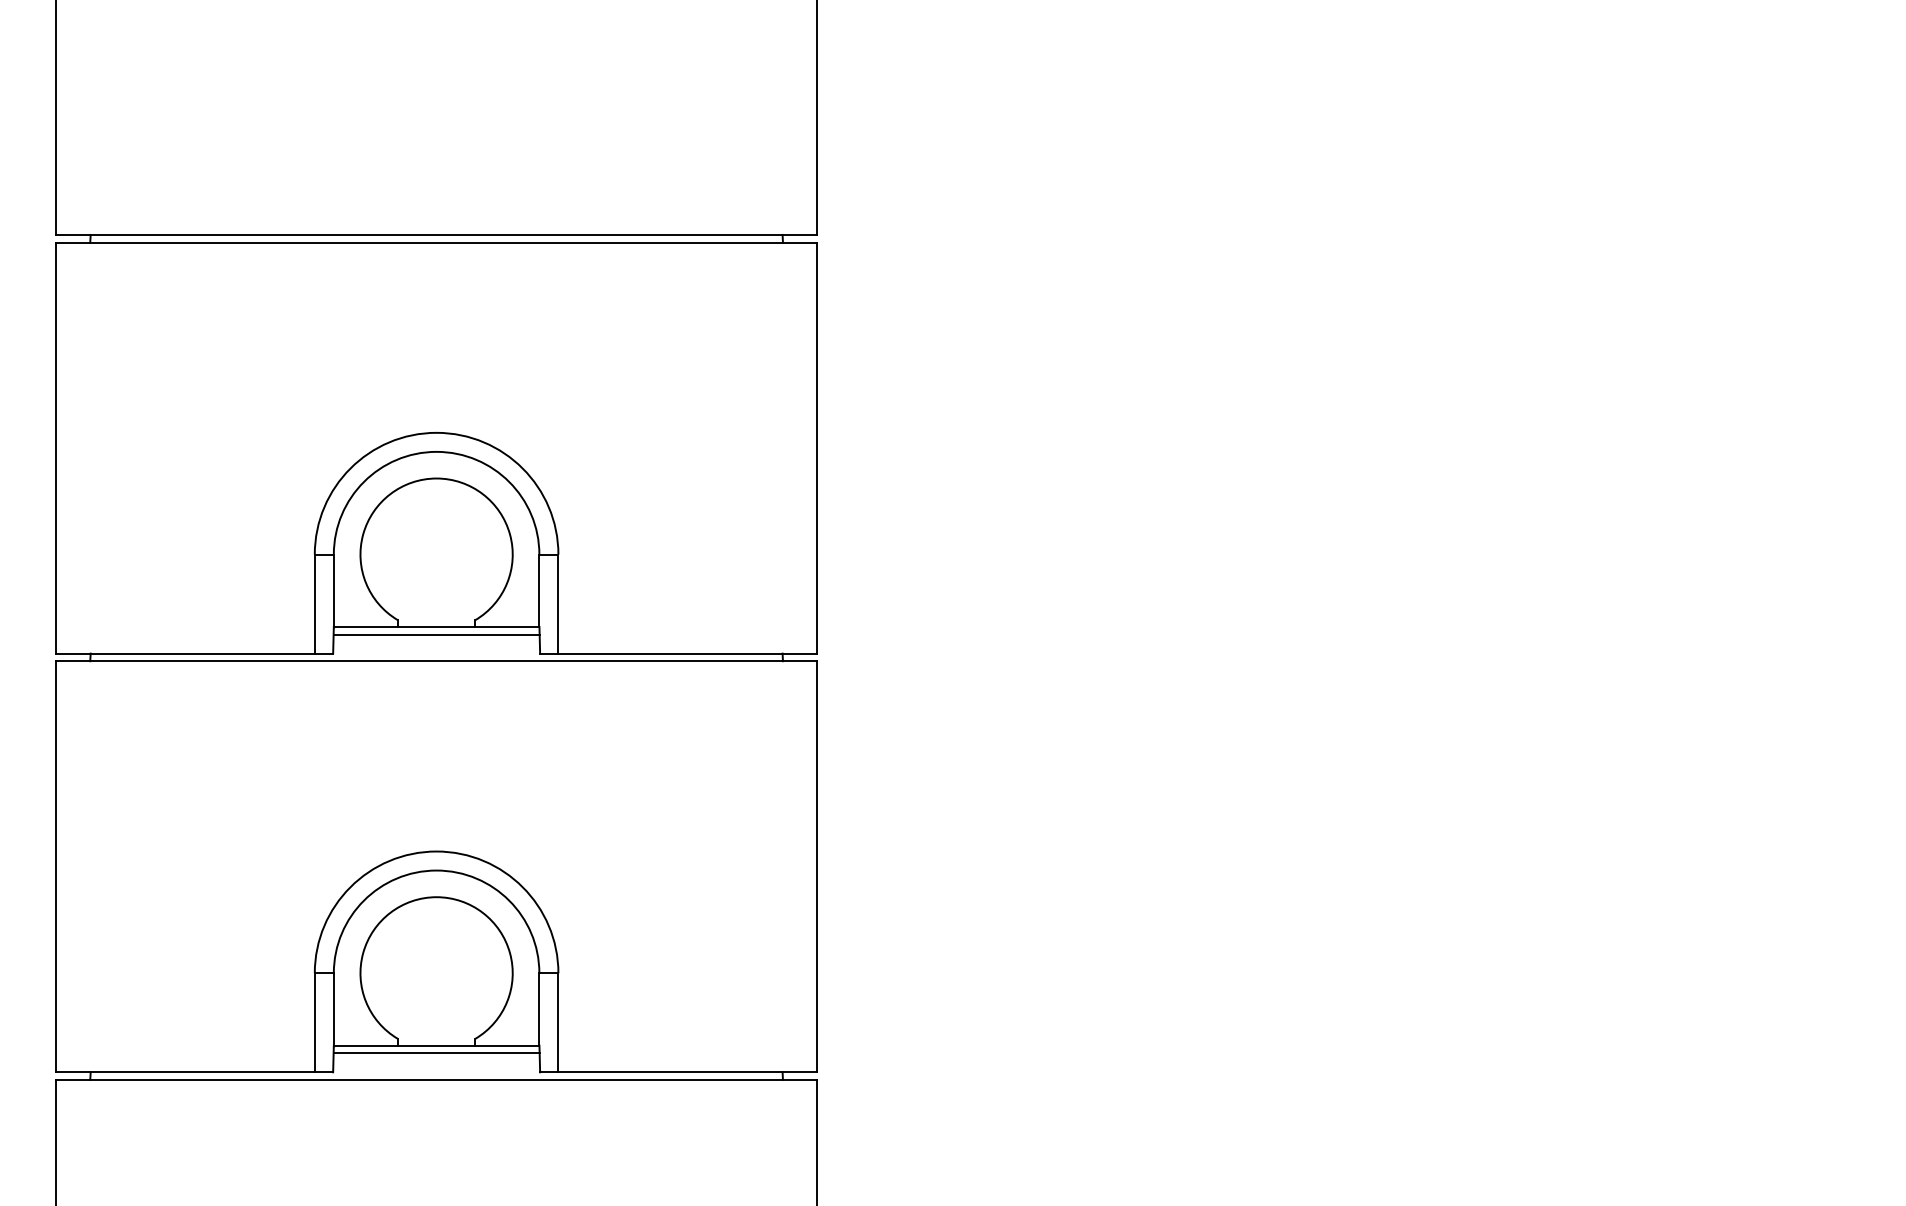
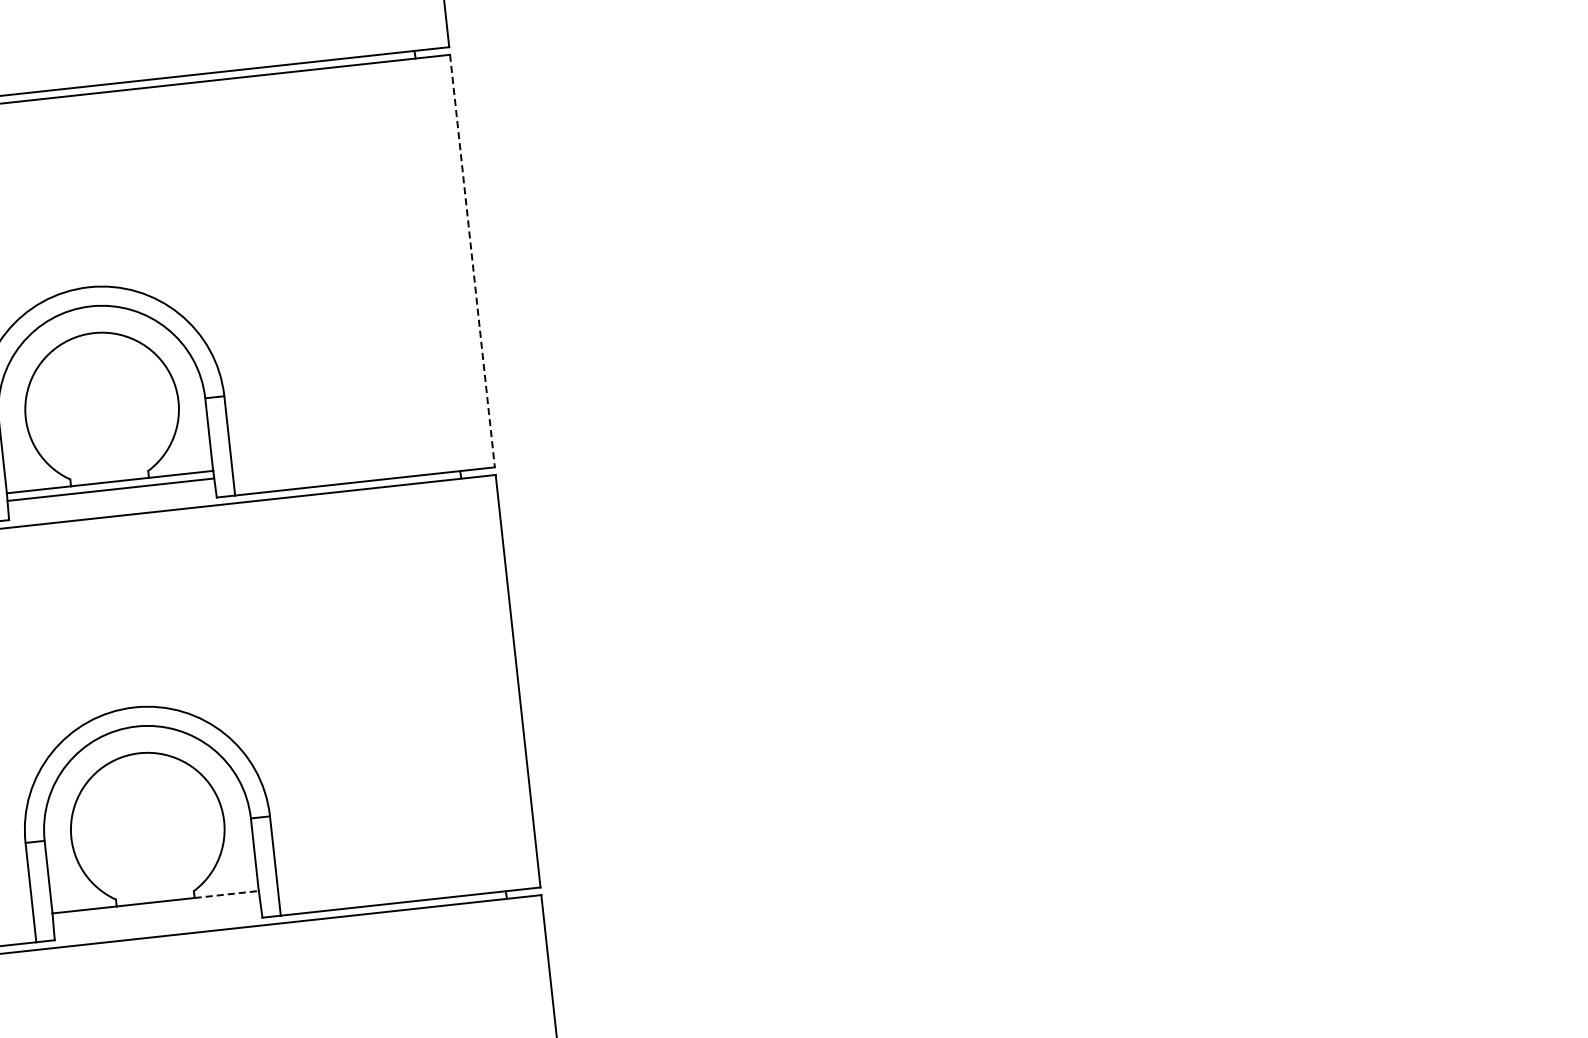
line: (817, 448) -> (472, 261), solid -> dashed
line: (507, 1045) -> (226, 894), solid -> dashed
line: (436, 1053) -> (156, 910), removed

